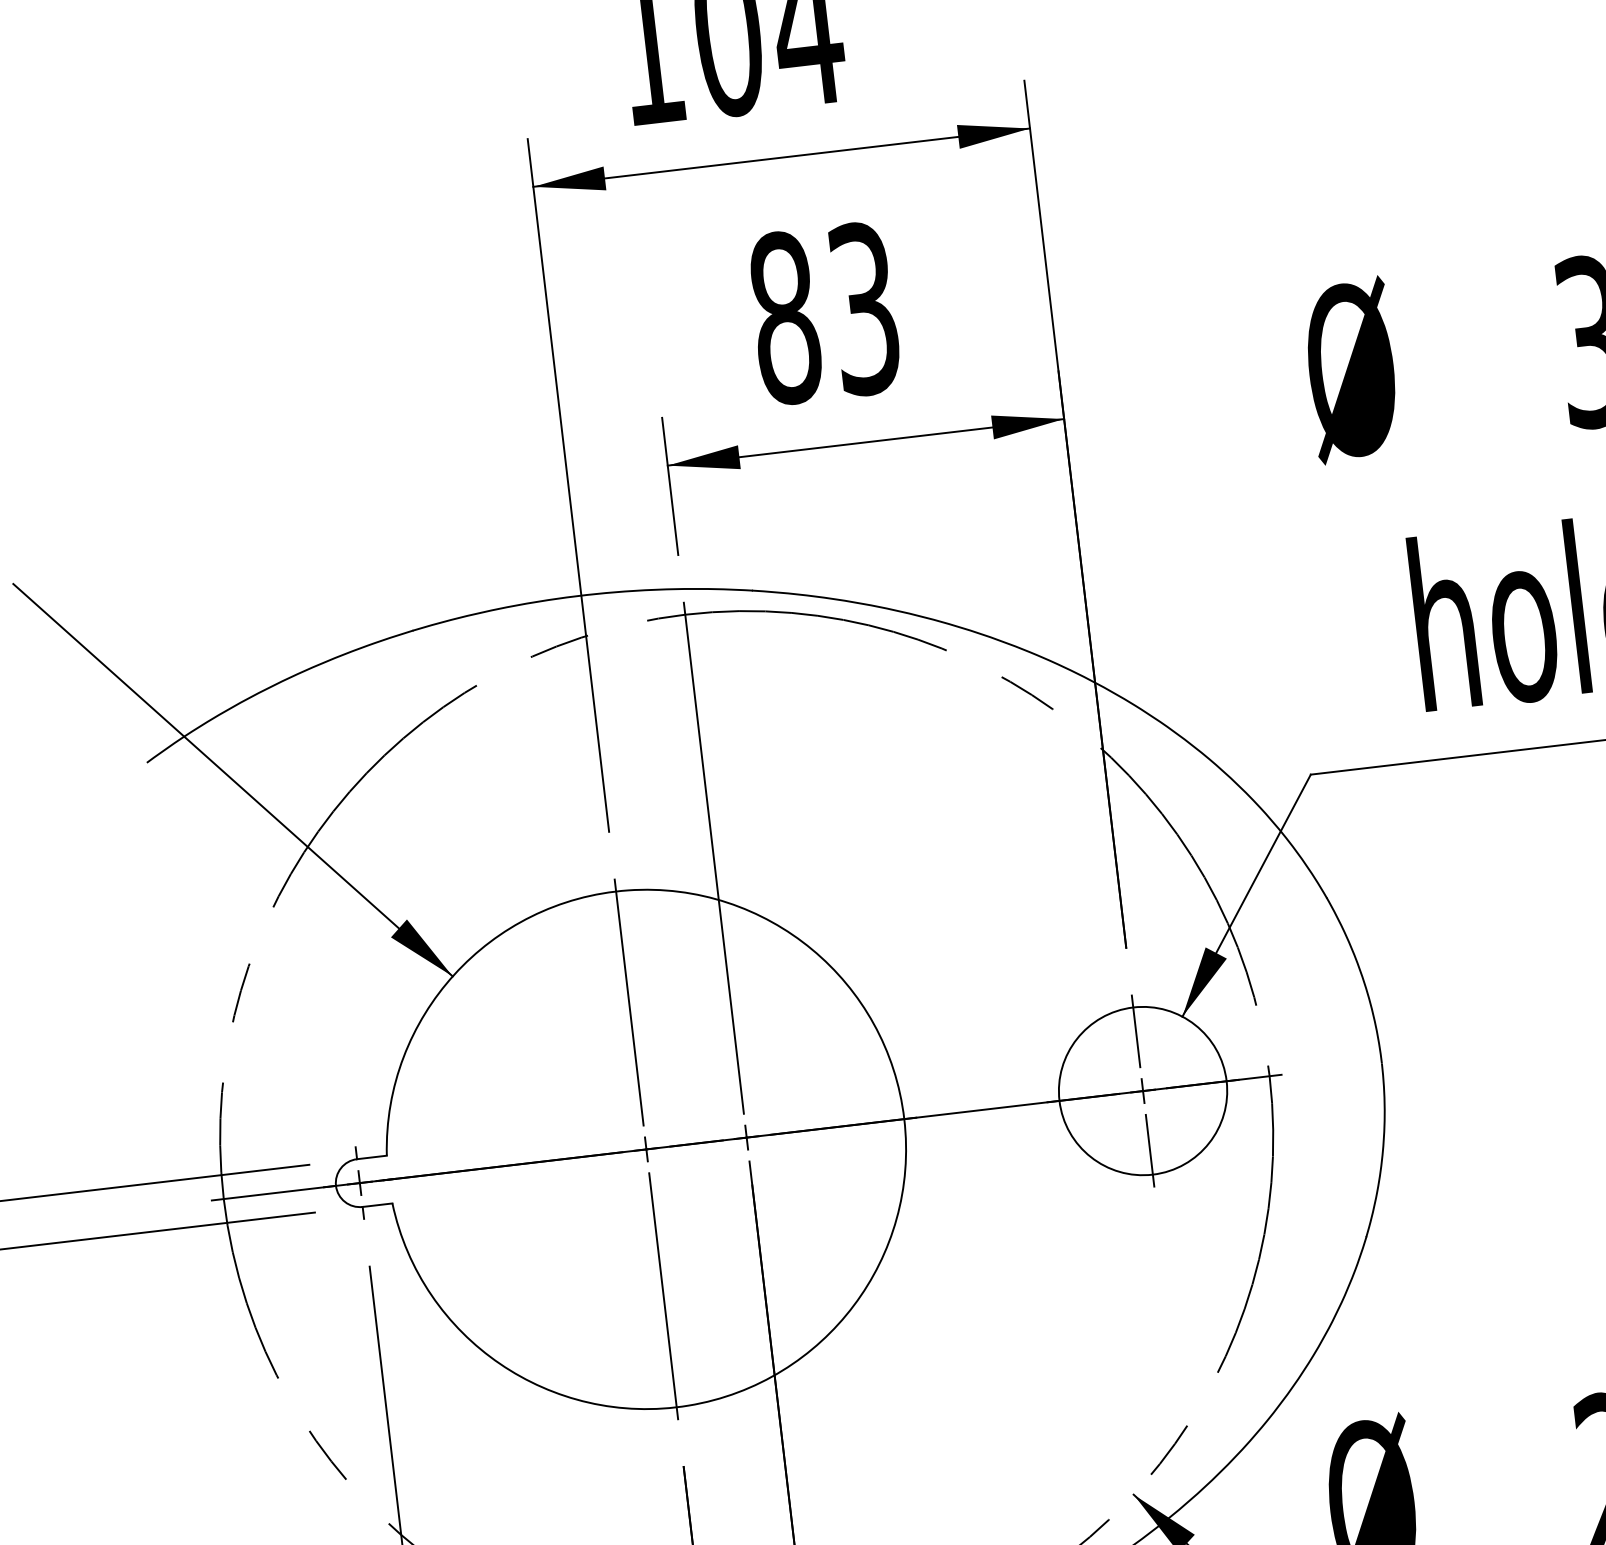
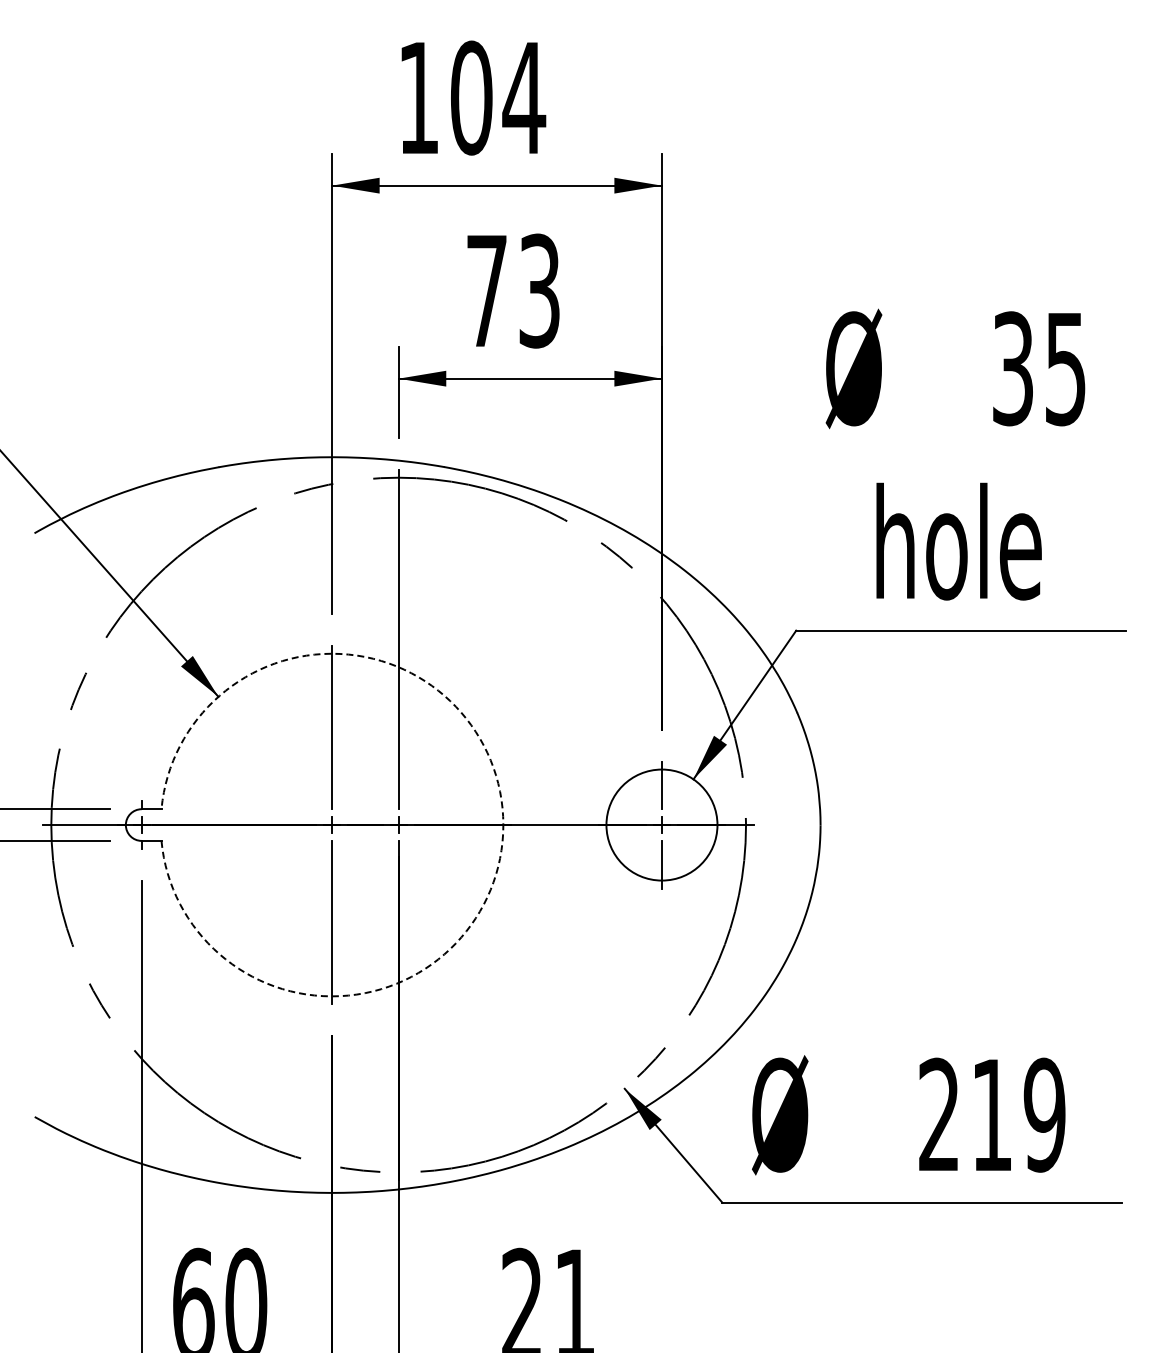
text: (784, 317) -> (486, 290), 83 -> 73
arc: (904, 1119) -> (503, 825), solid -> dashed

